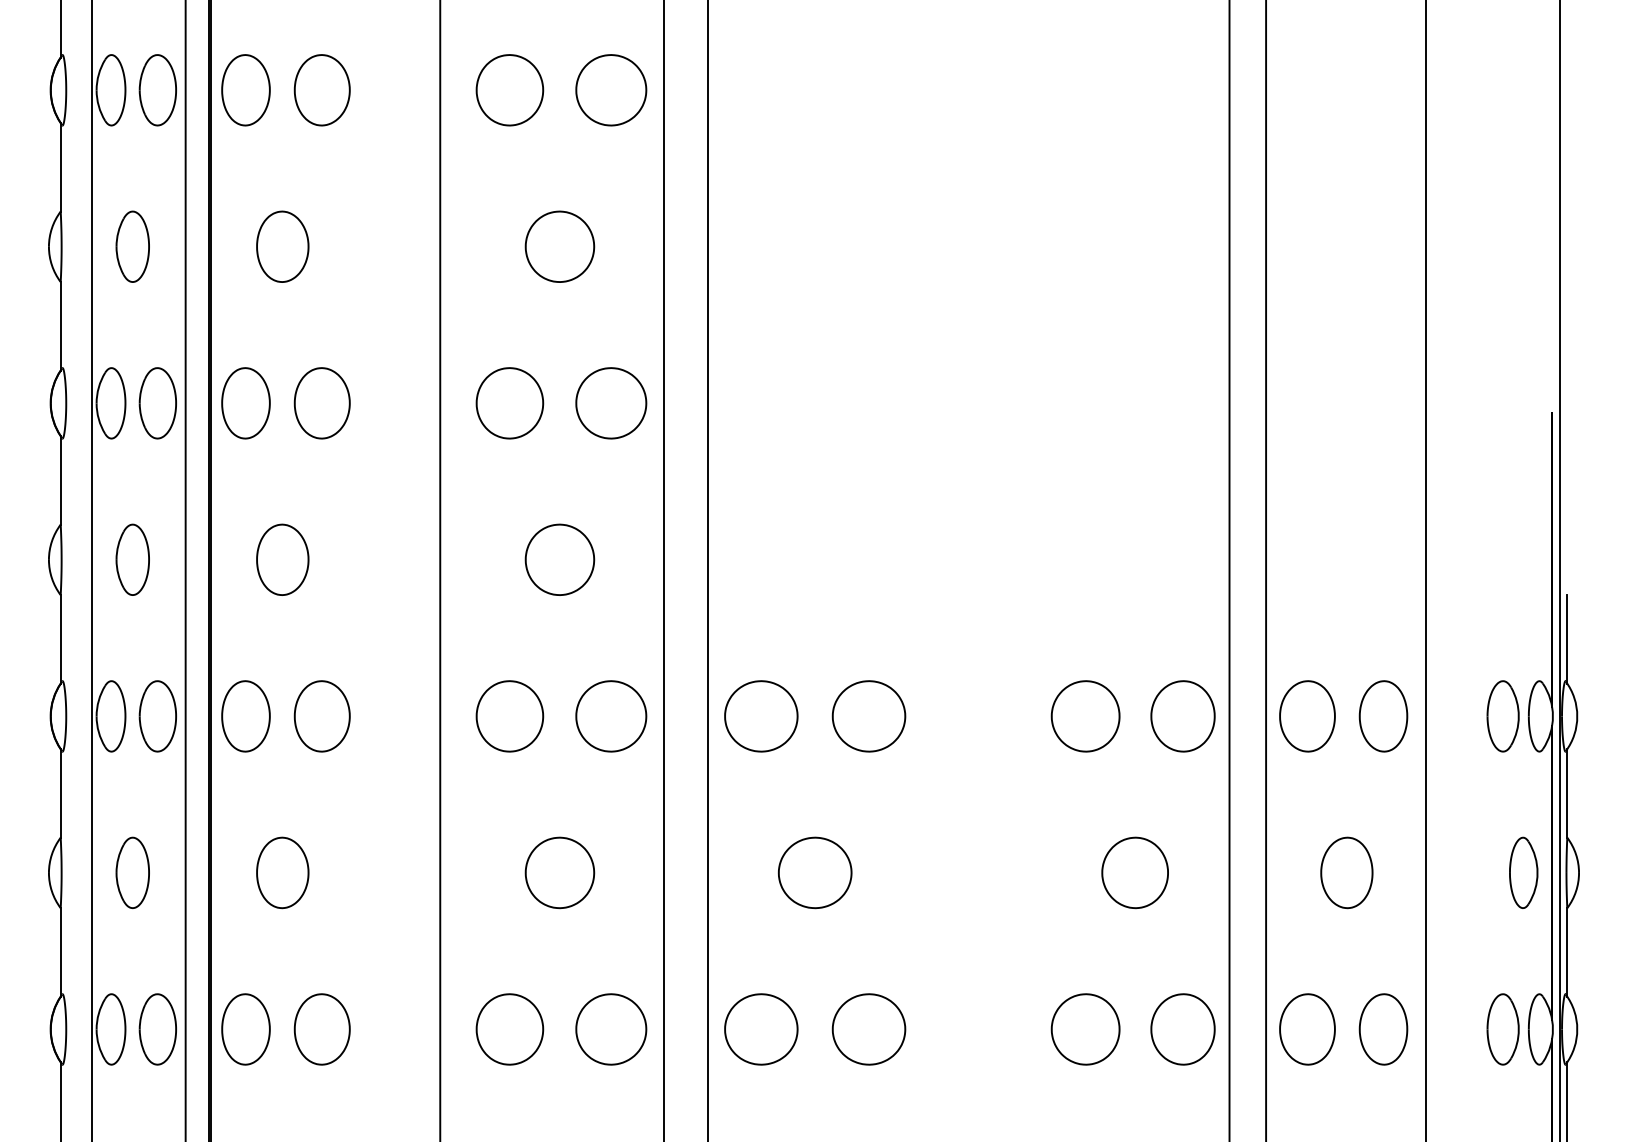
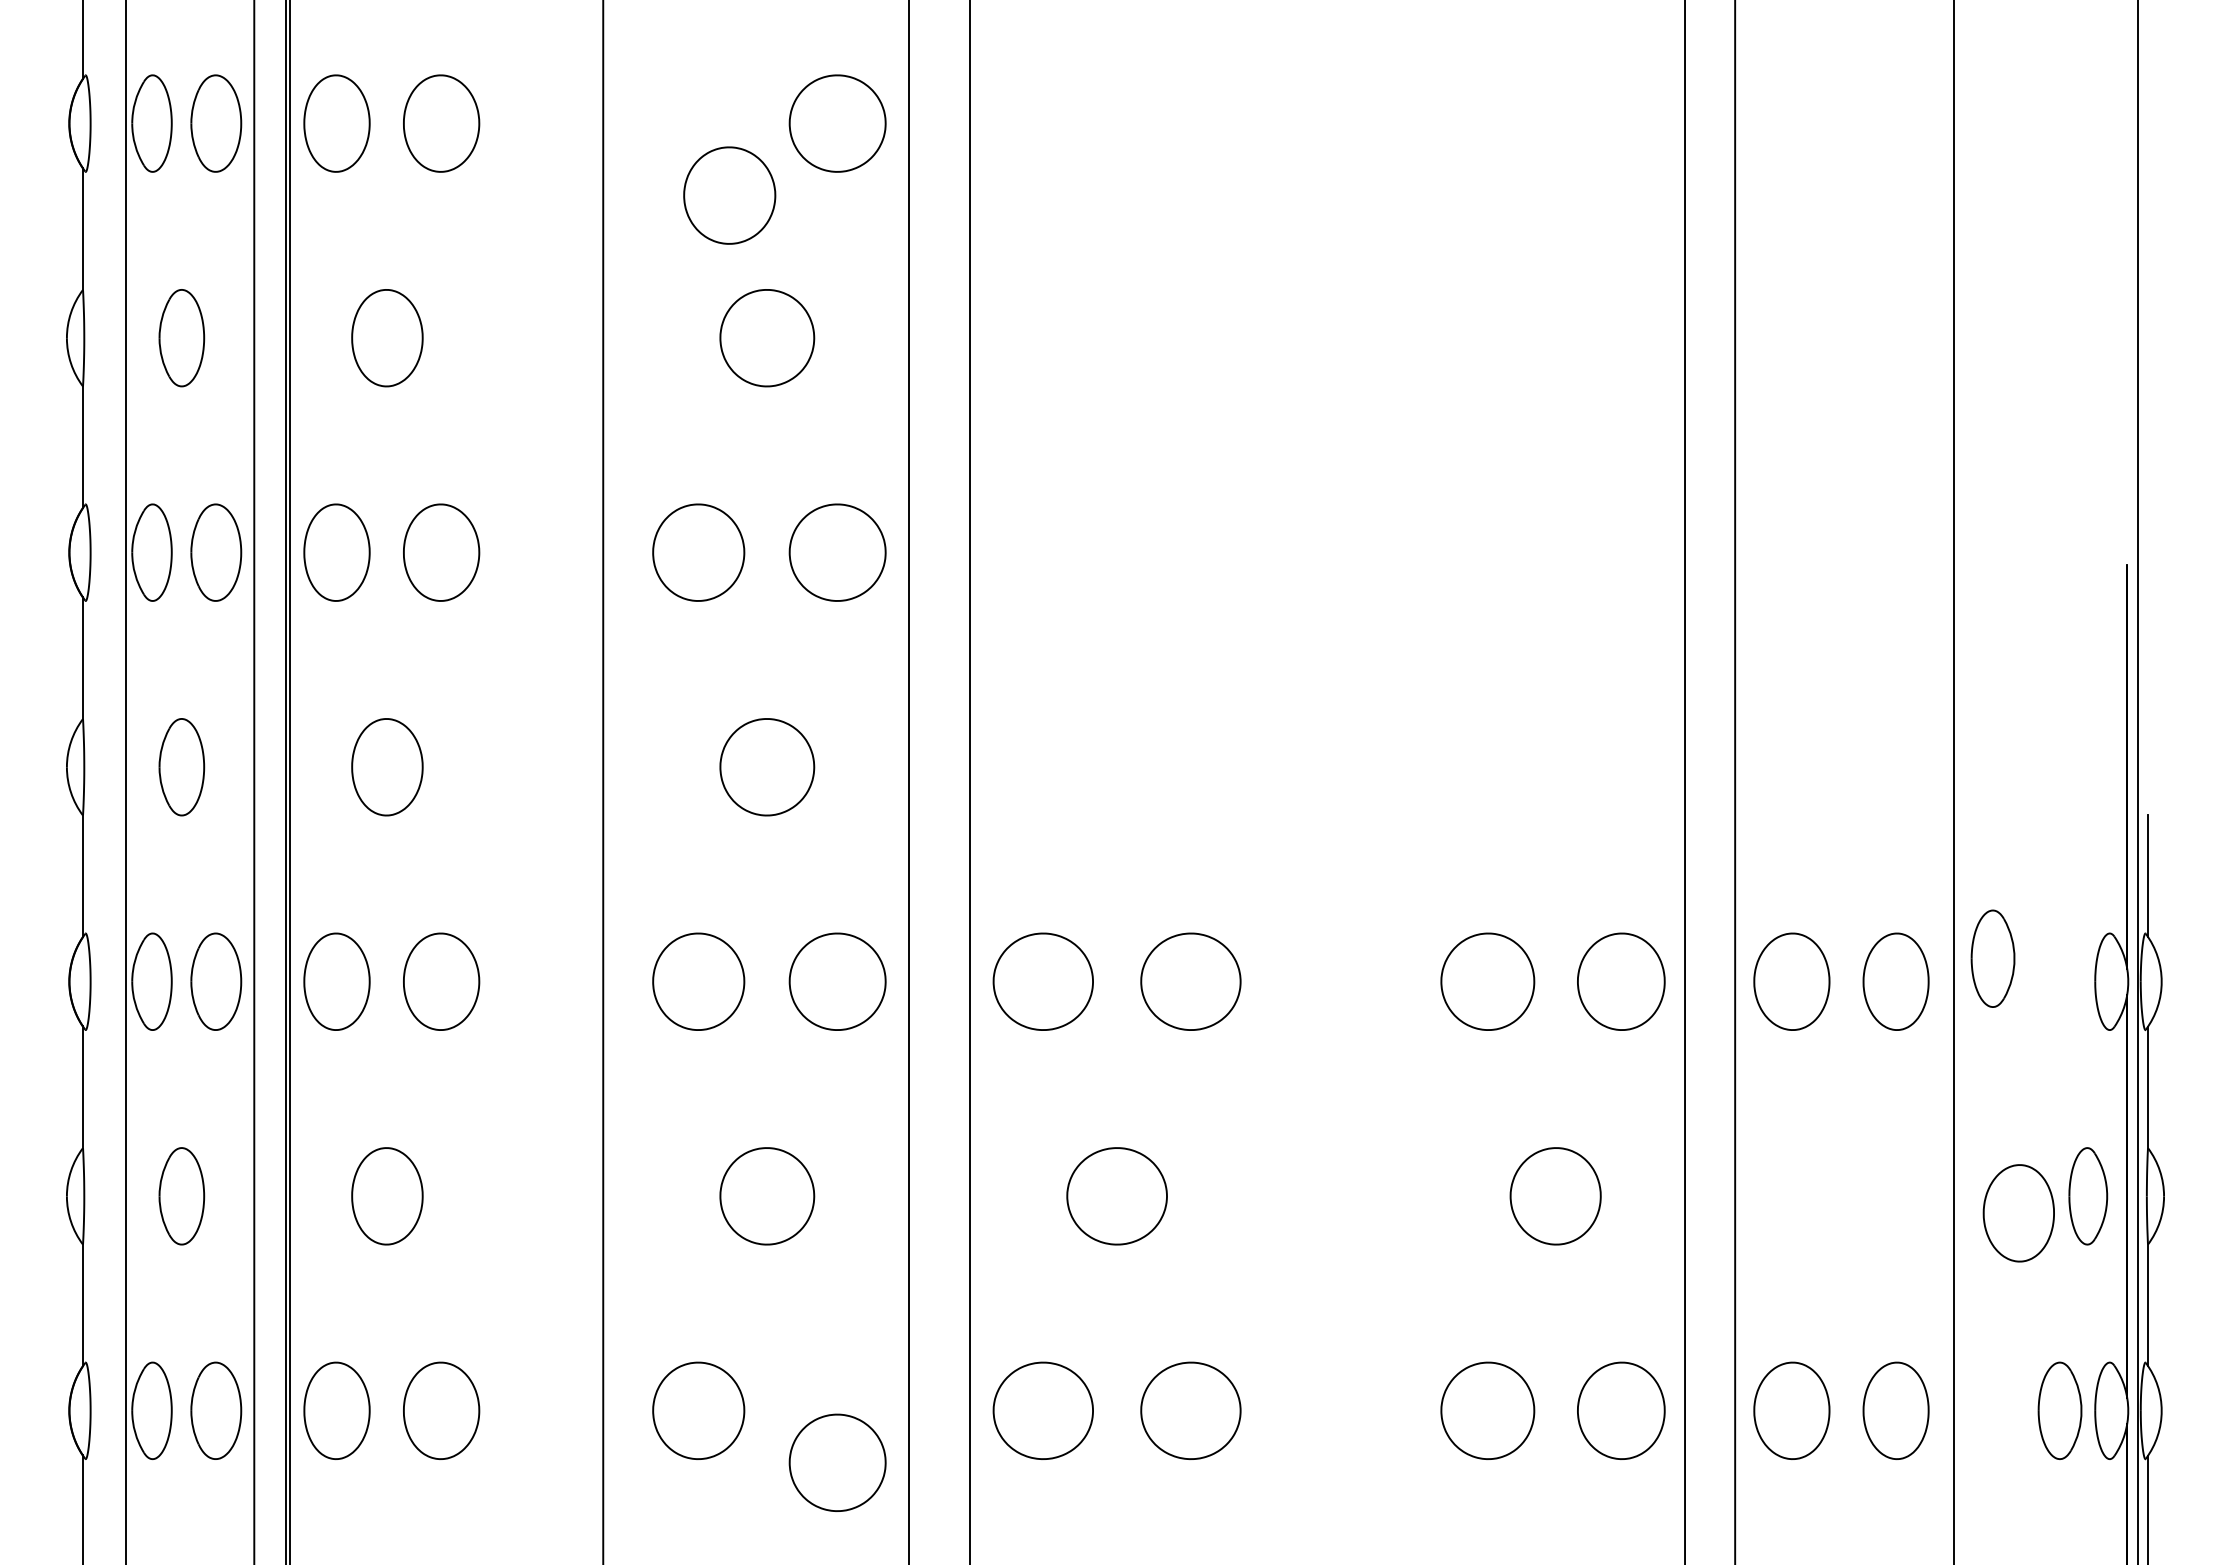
part: (509, 90) -> (729, 195), moved
part: (1502, 716) -> (1992, 958), moved
part: (1346, 873) -> (2018, 1213), moved
part: (611, 1029) -> (837, 1462), moved

